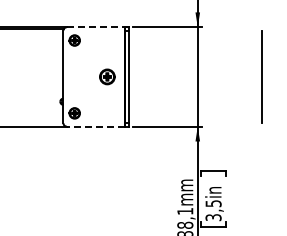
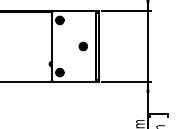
line: (96, 27) -> (75, 11), dashed -> solid
part: (107, 76) -> (83, 46), size x0.71
line: (95, 126) -> (74, 81), dashed -> solid

